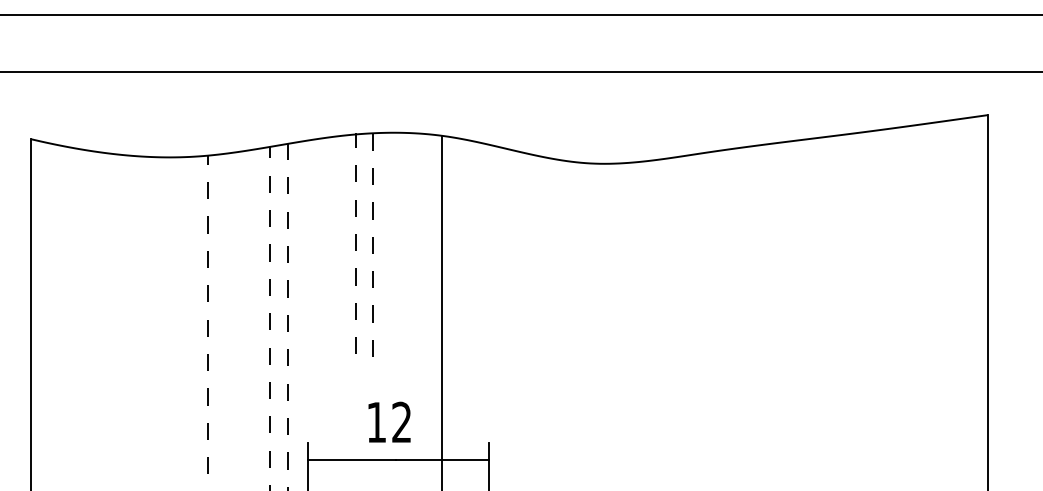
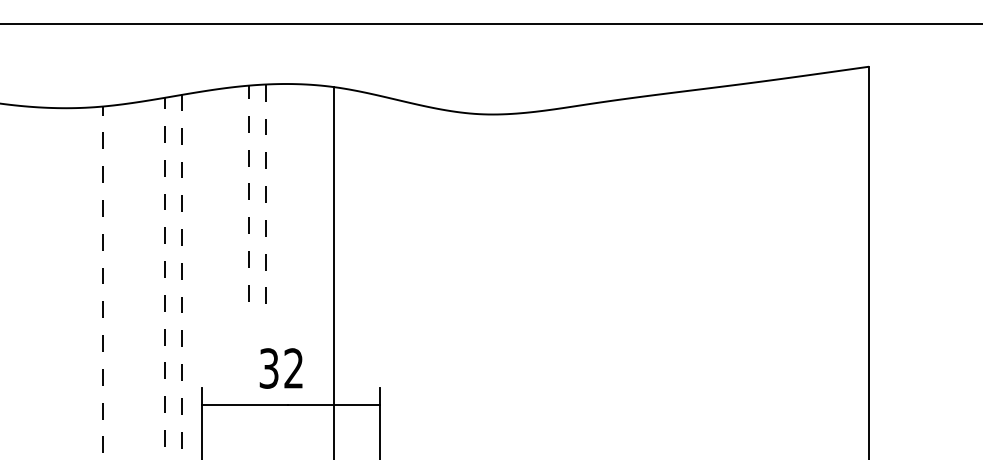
text: (376, 422) -> (268, 368), 12 -> 32

